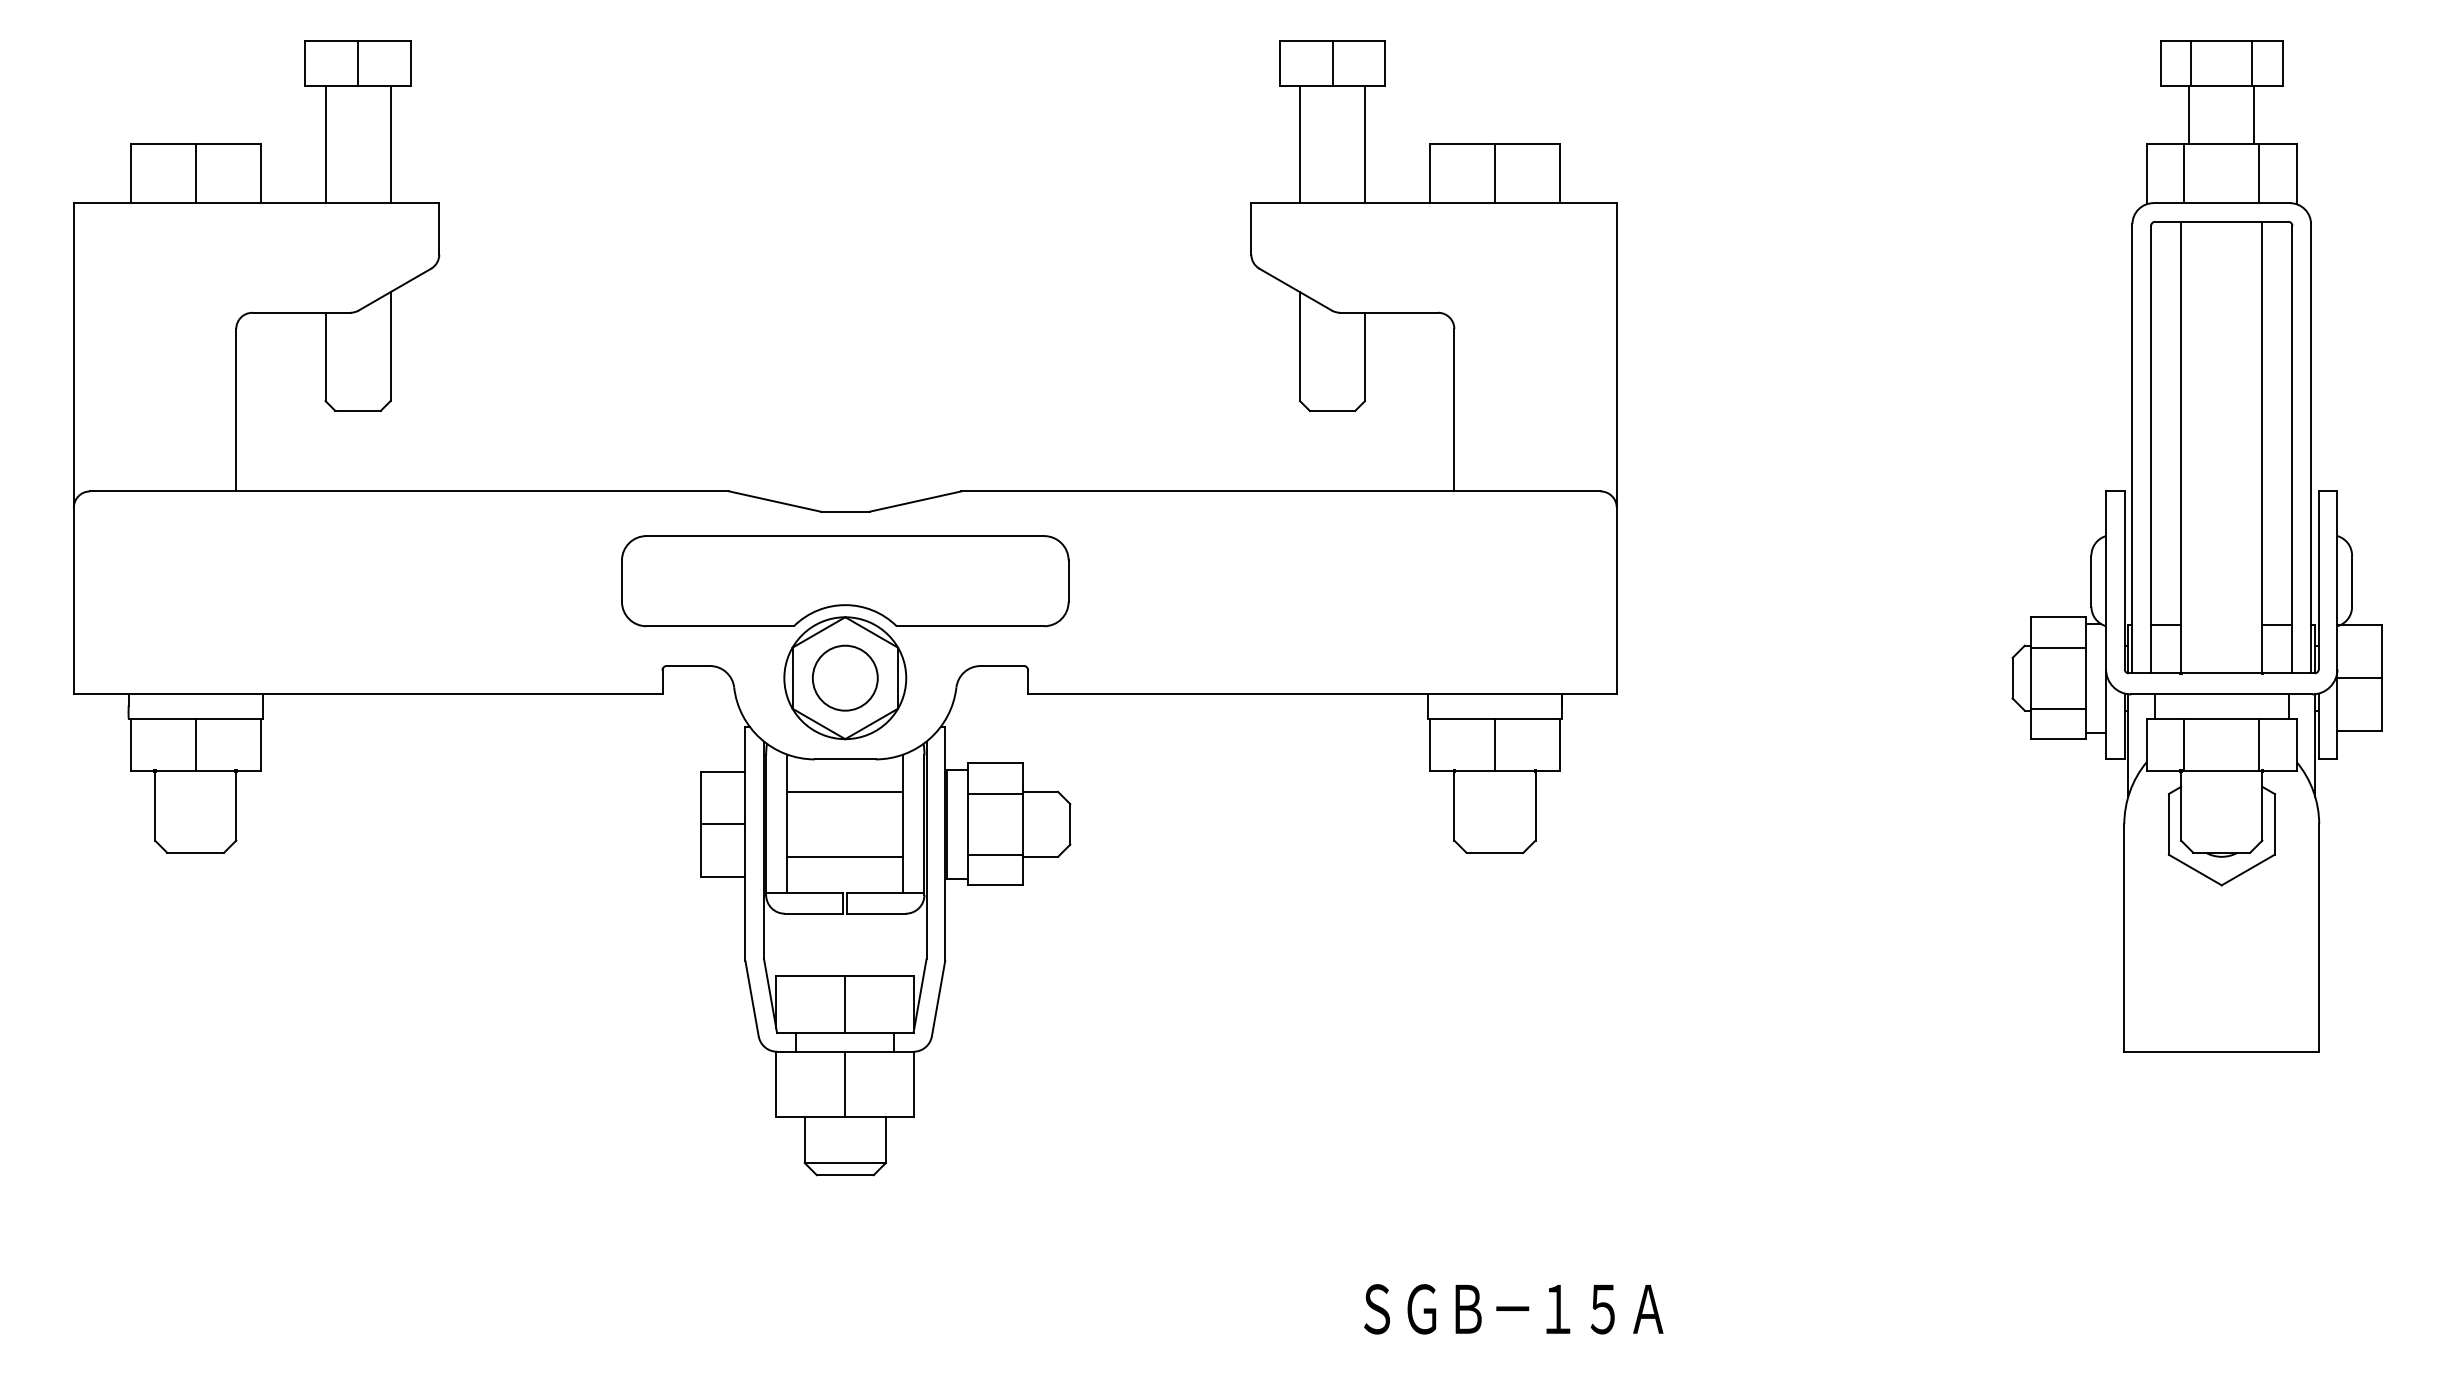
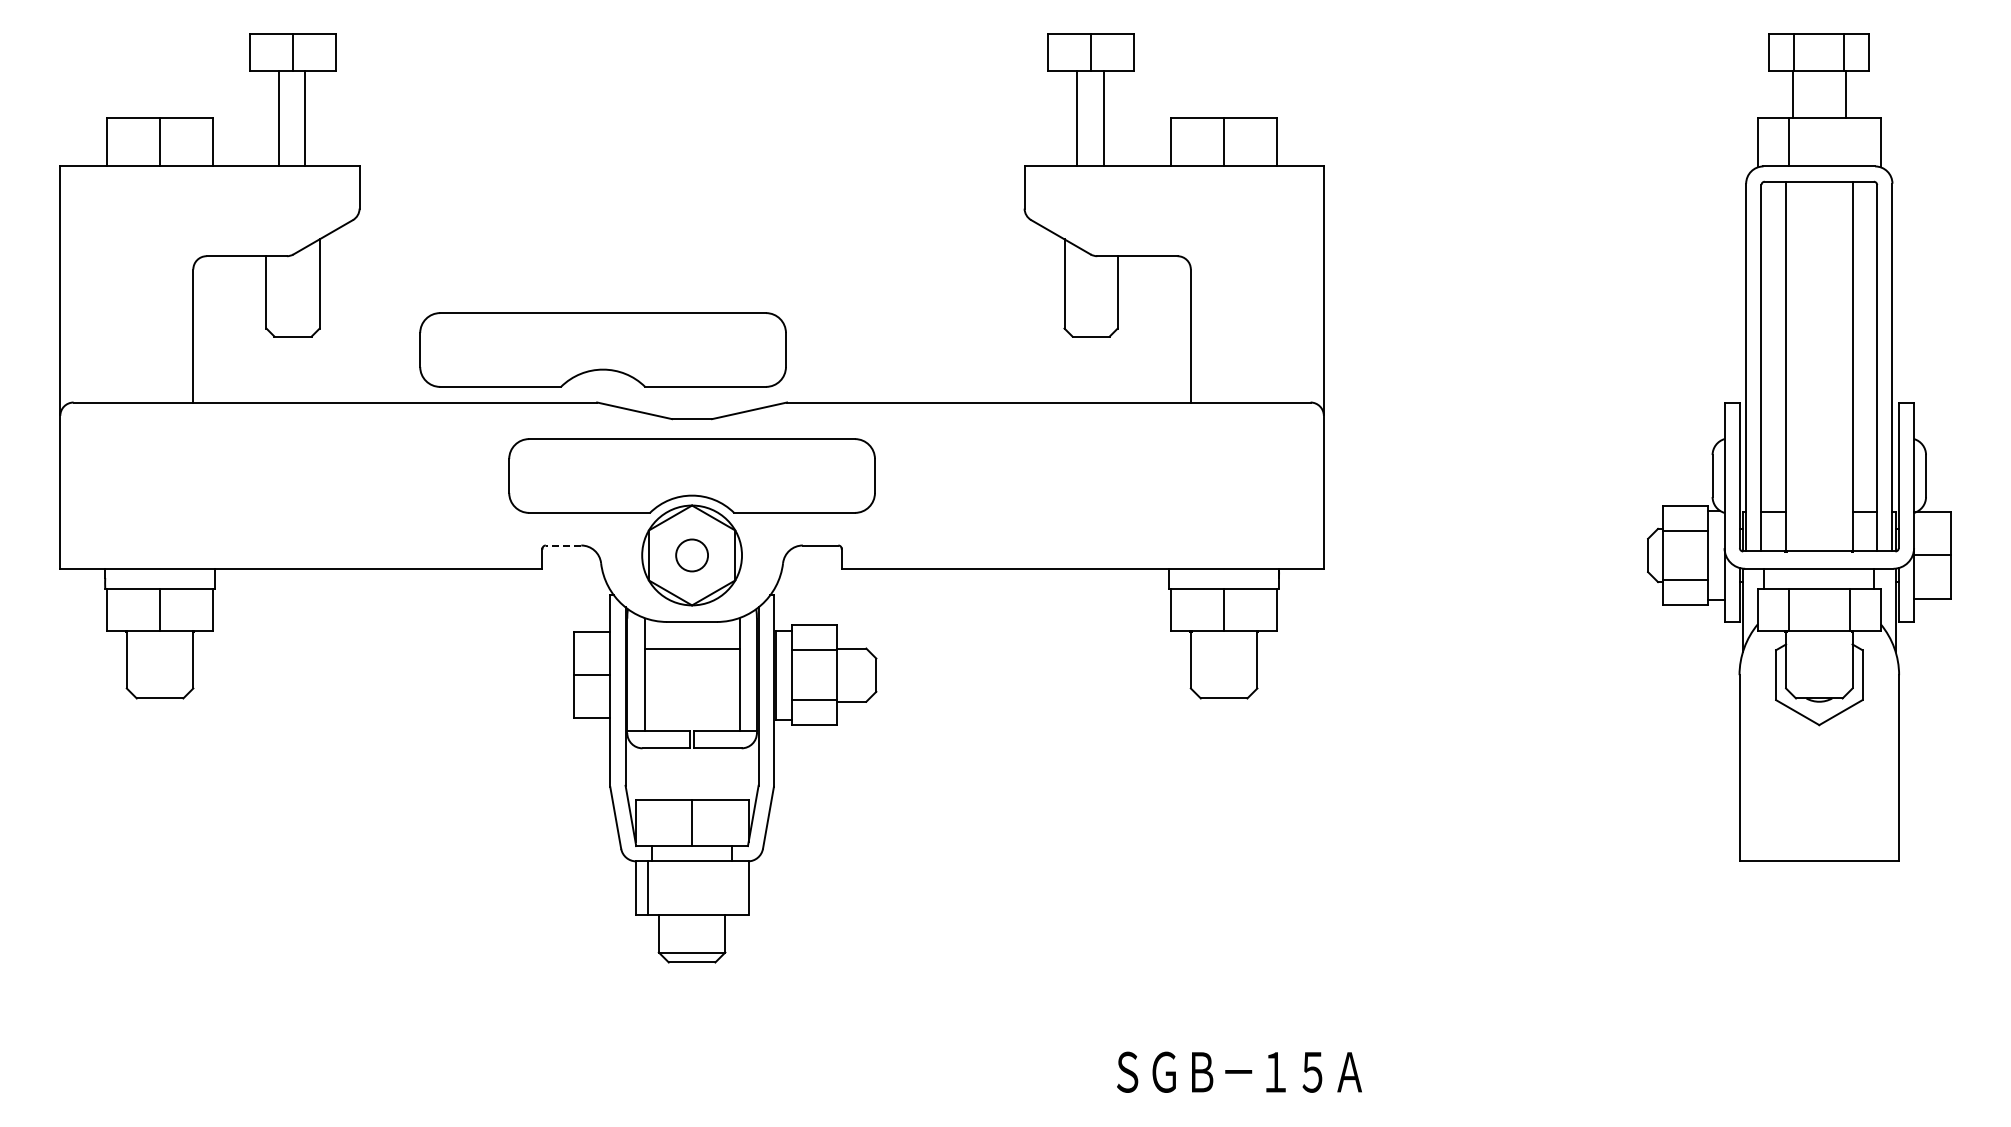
line: (325, 144) -> (305, 118), moved
line: (390, 144) -> (278, 118), moved
line: (1300, 144) -> (1103, 118), moved
line: (1364, 144) -> (1076, 118), moved
line: (2259, 172) -> (1850, 141), removed
part: (735, 426) -> (602, 349), added
line: (688, 666) -> (563, 545), solid -> dashed
circle: (844, 678) -> (691, 555), size x0.6
line: (844, 856) -> (691, 701), removed
line: (845, 1083) -> (648, 887), moved

